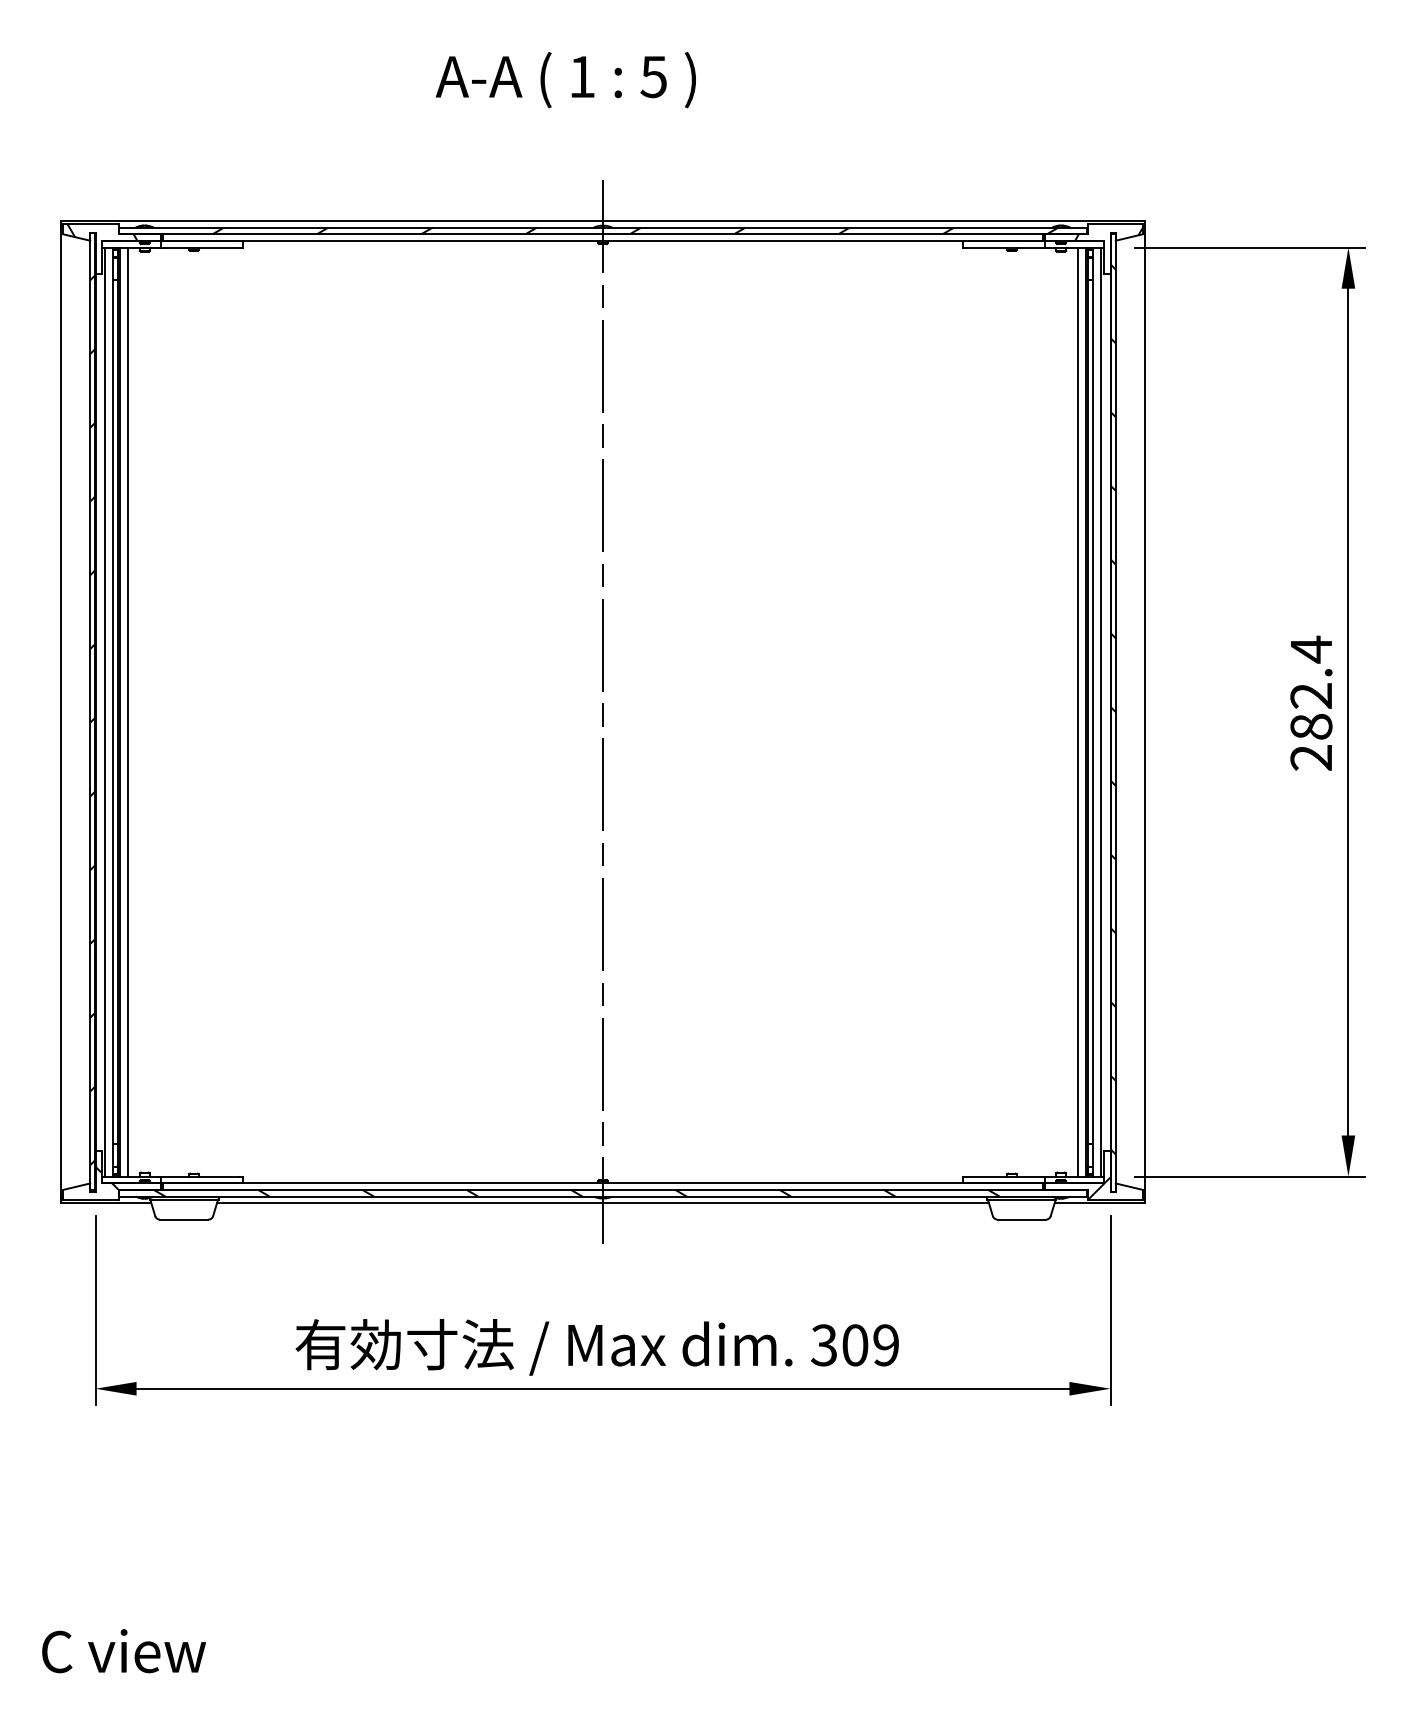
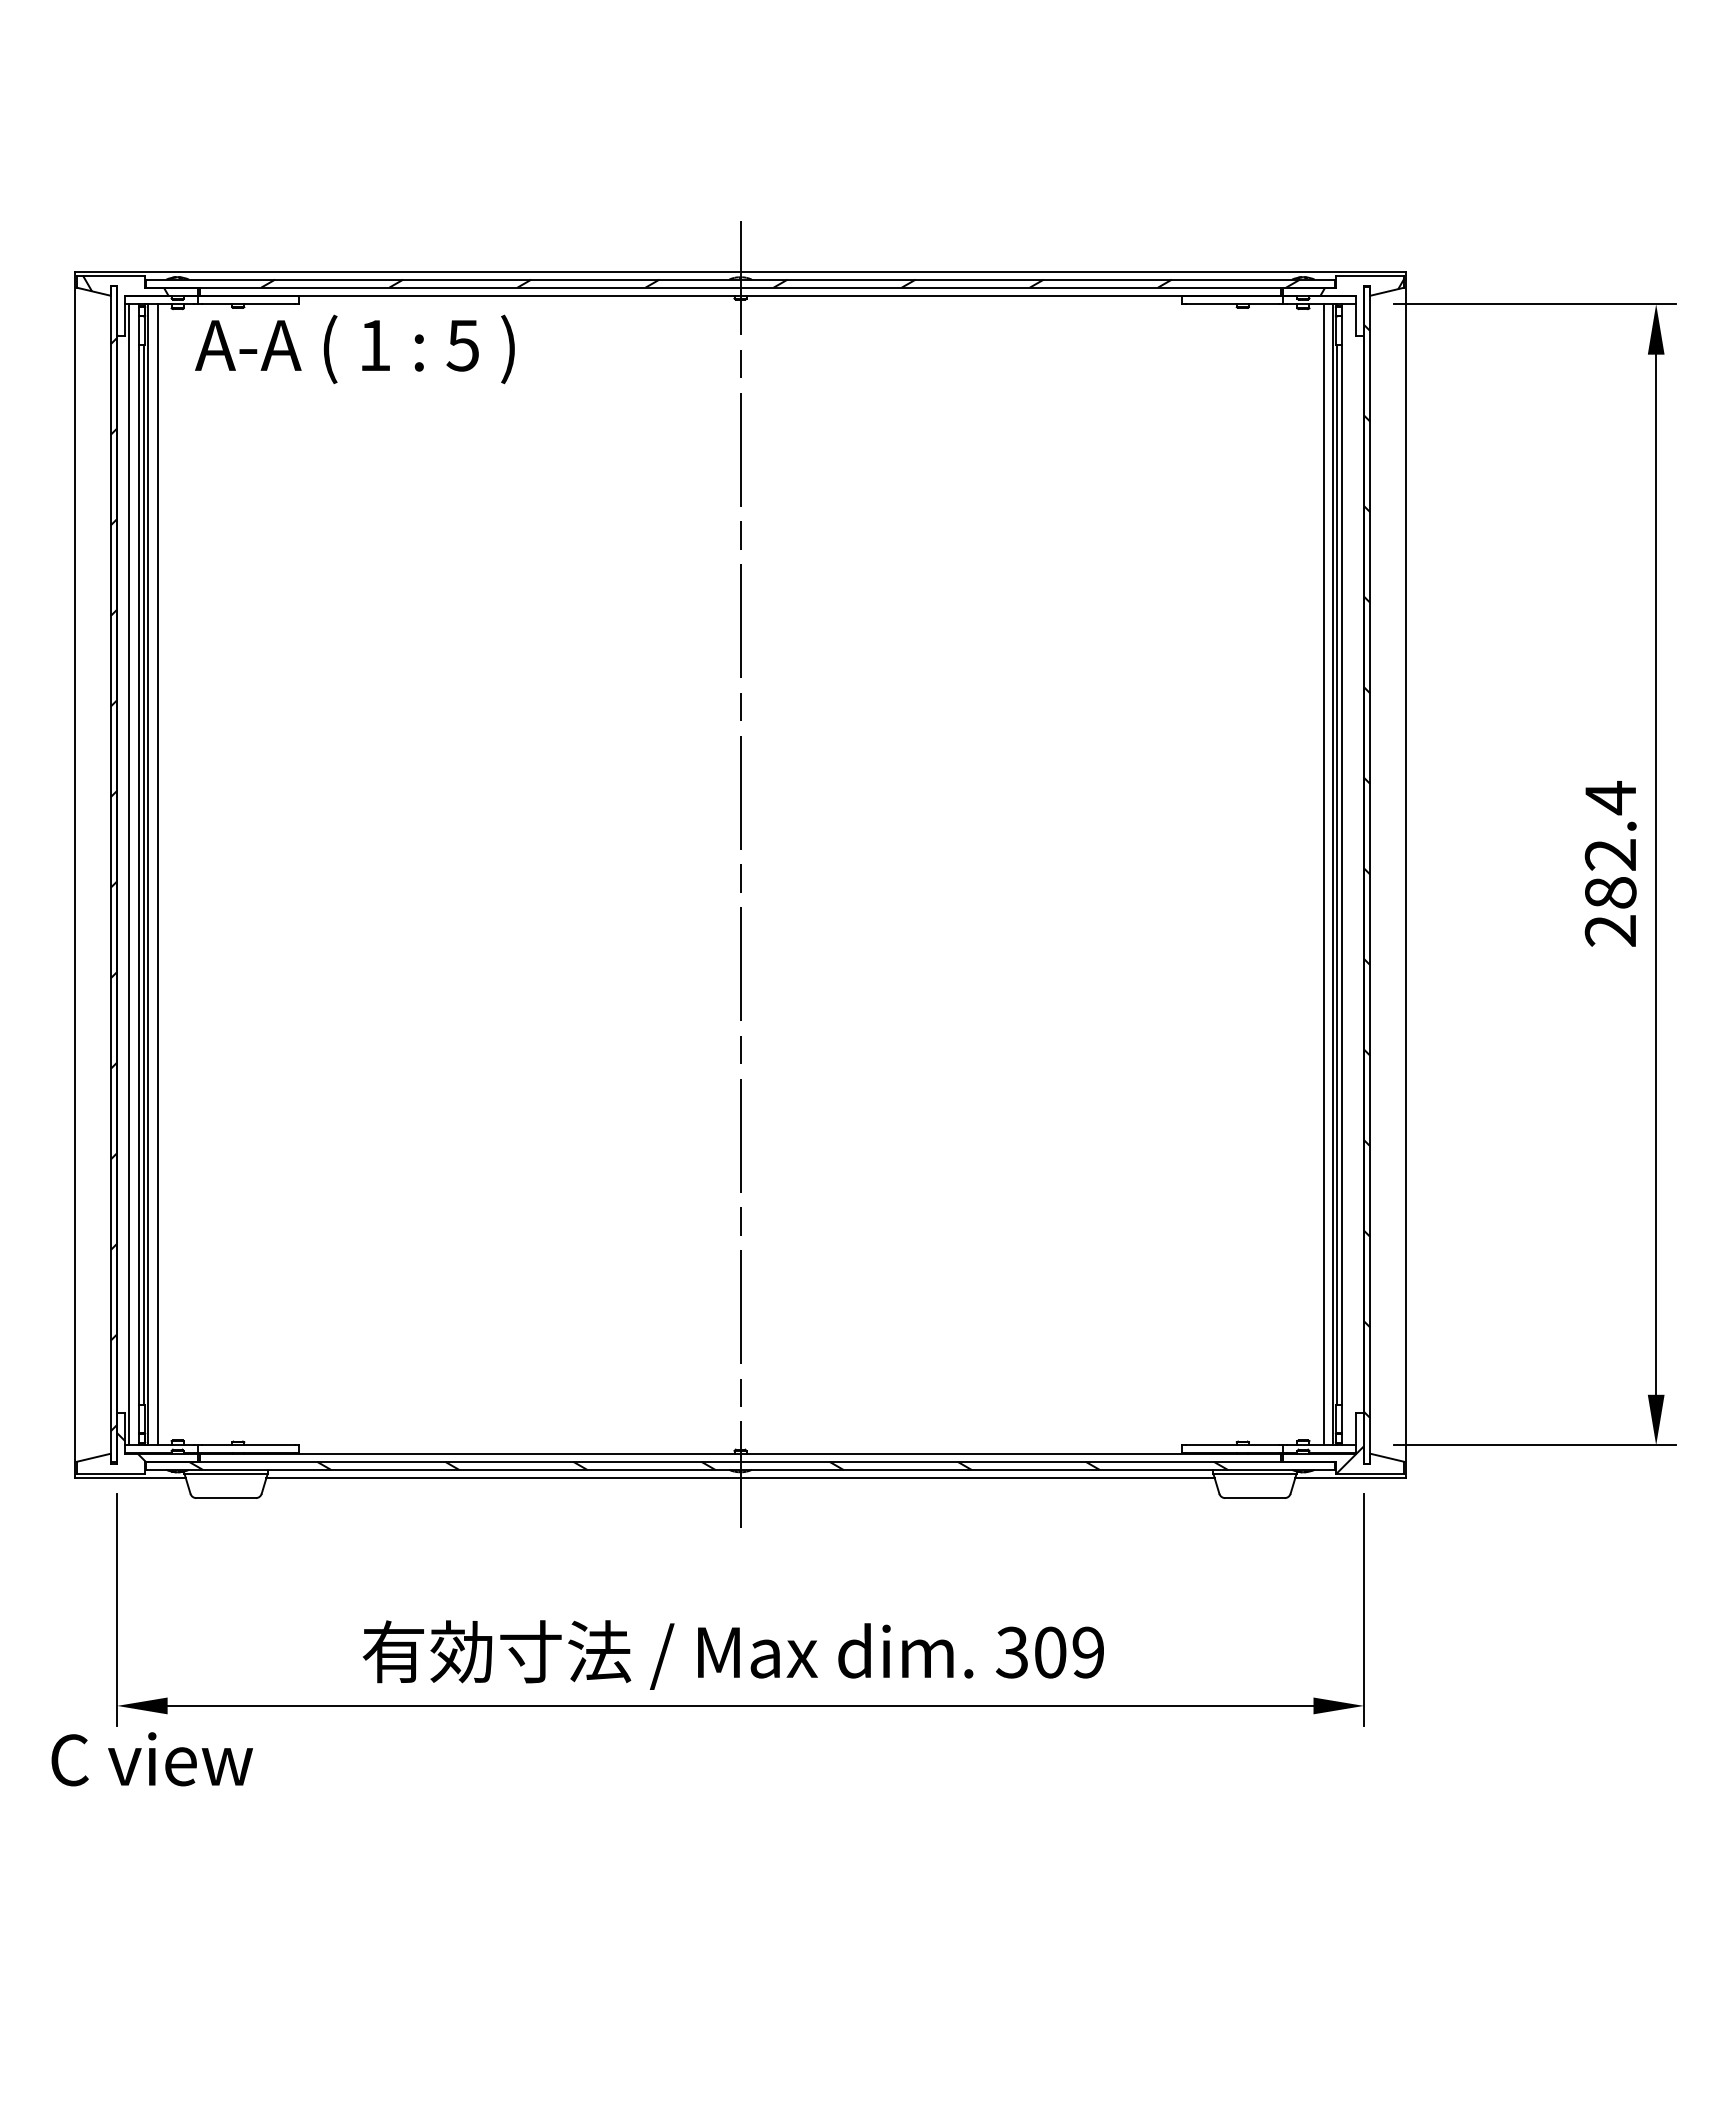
text: (565, 80) -> (354, 349), moved
line: (1100, 711) -> (1351, 874), removed
text: (123, 1651) -> (151, 1759), moved

